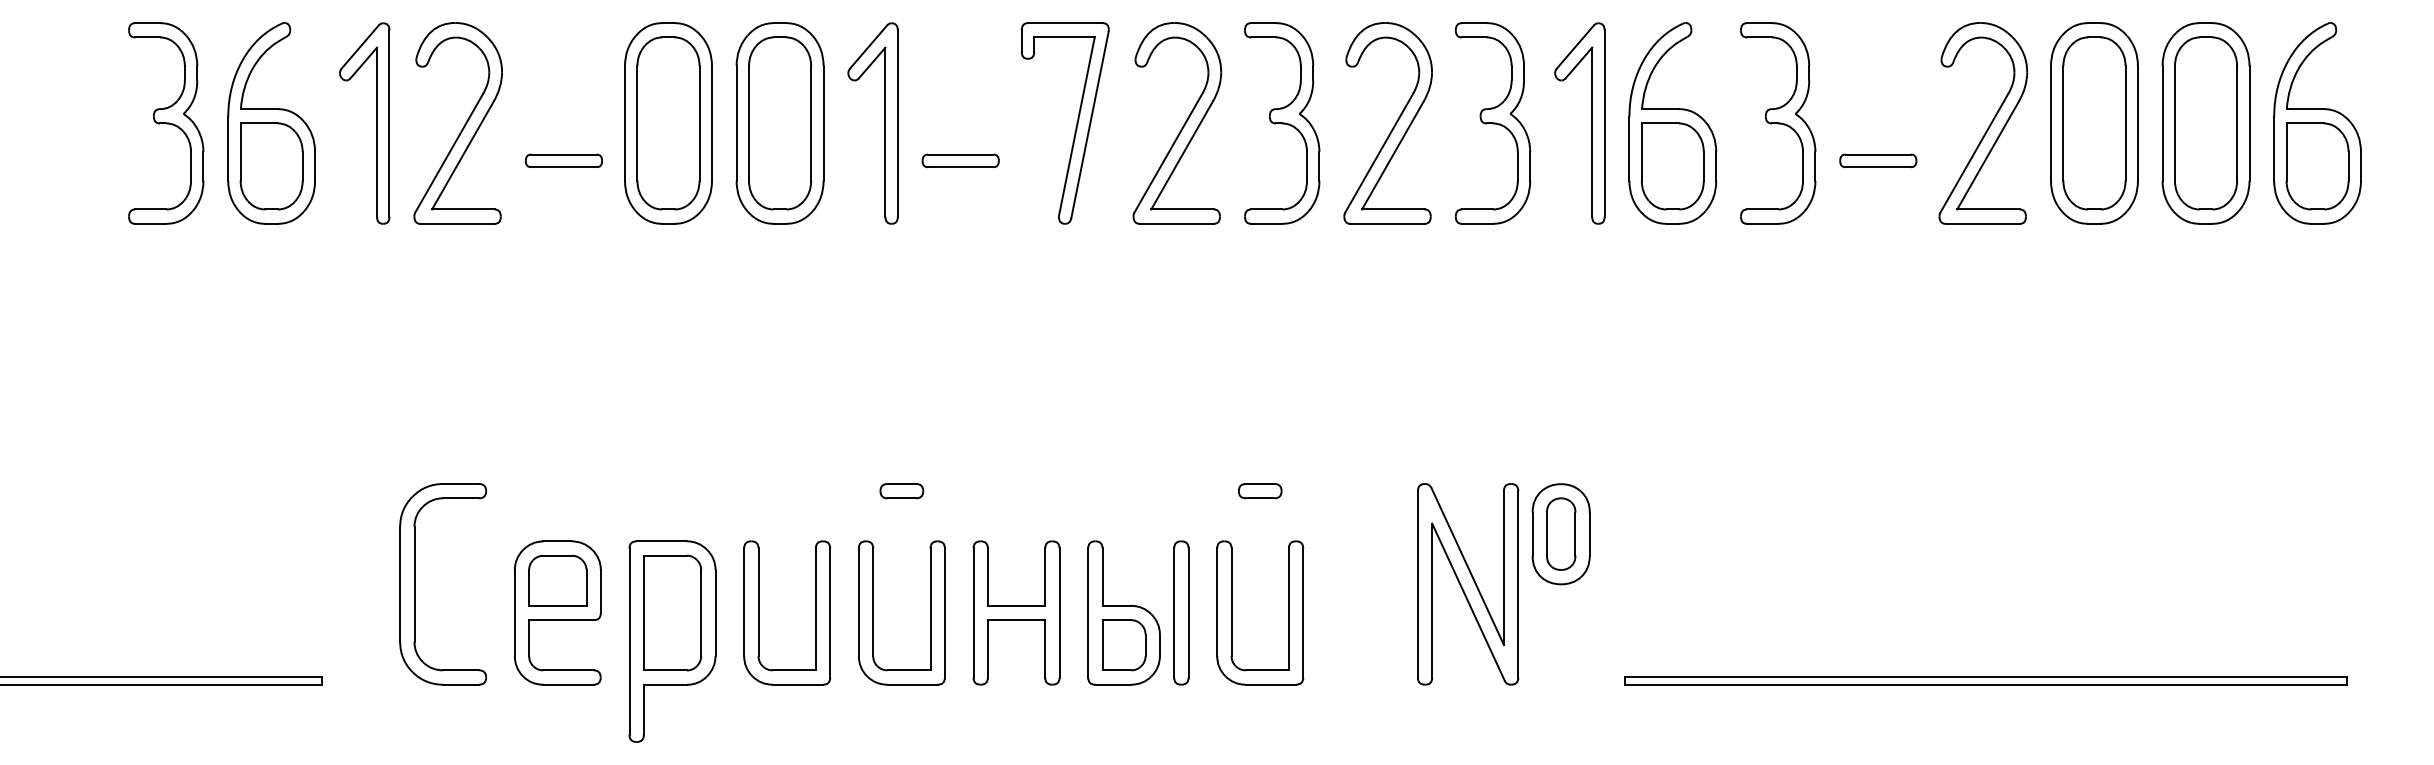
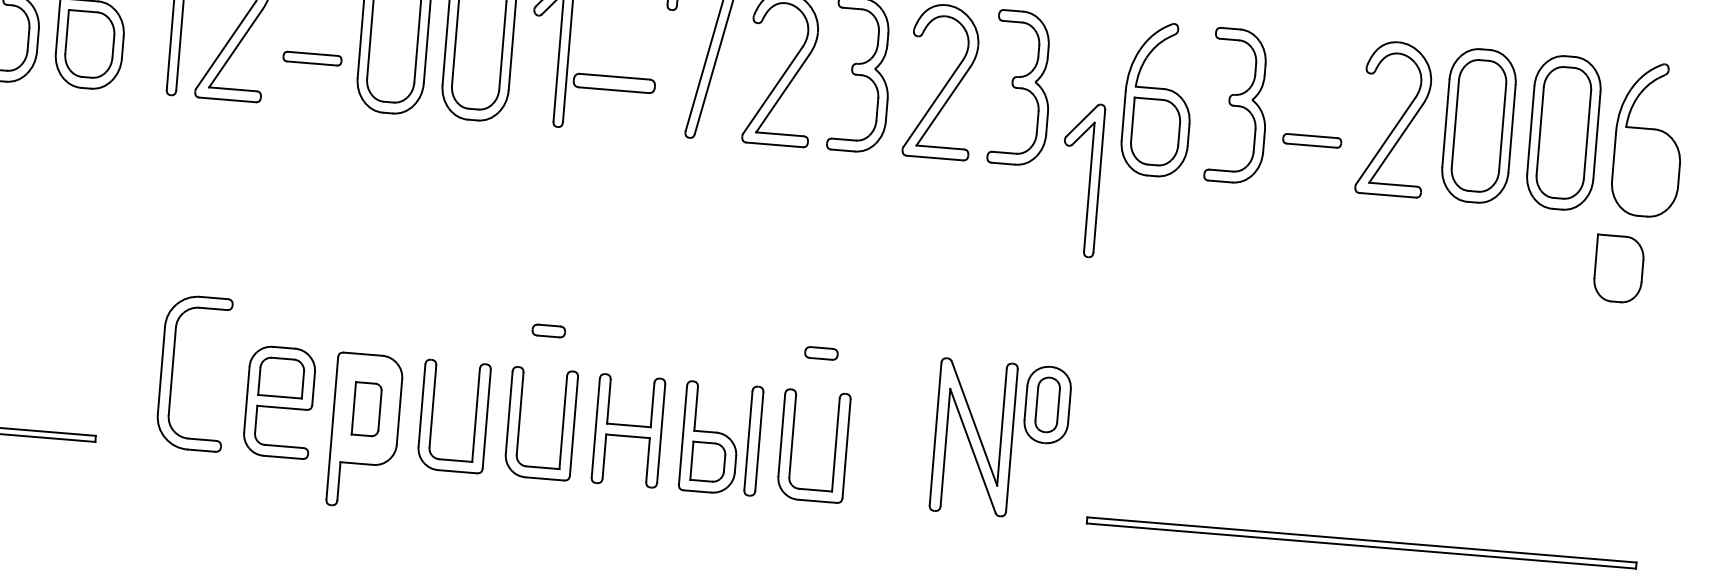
part: (1591, 123) -> (1089, 180), moved
part: (960, 160) -> (614, 83), size x1.4
part: (2317, 166) -> (1618, 269), moved
part: (672, 612) -> (366, 408), size x0.6

